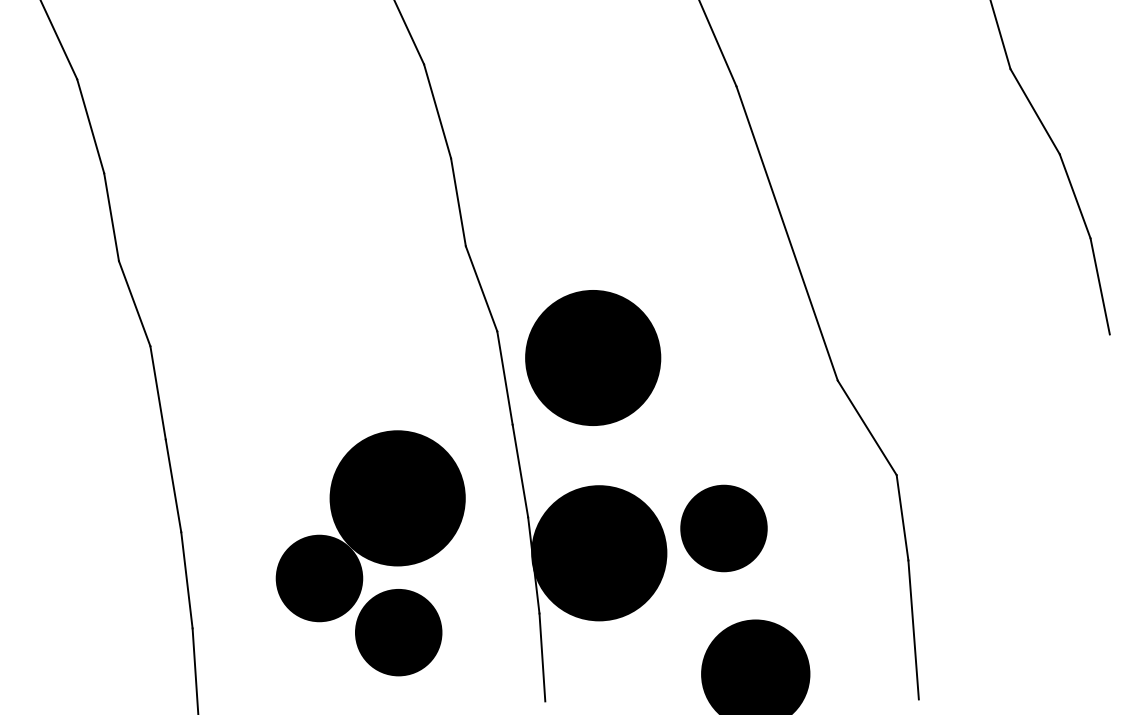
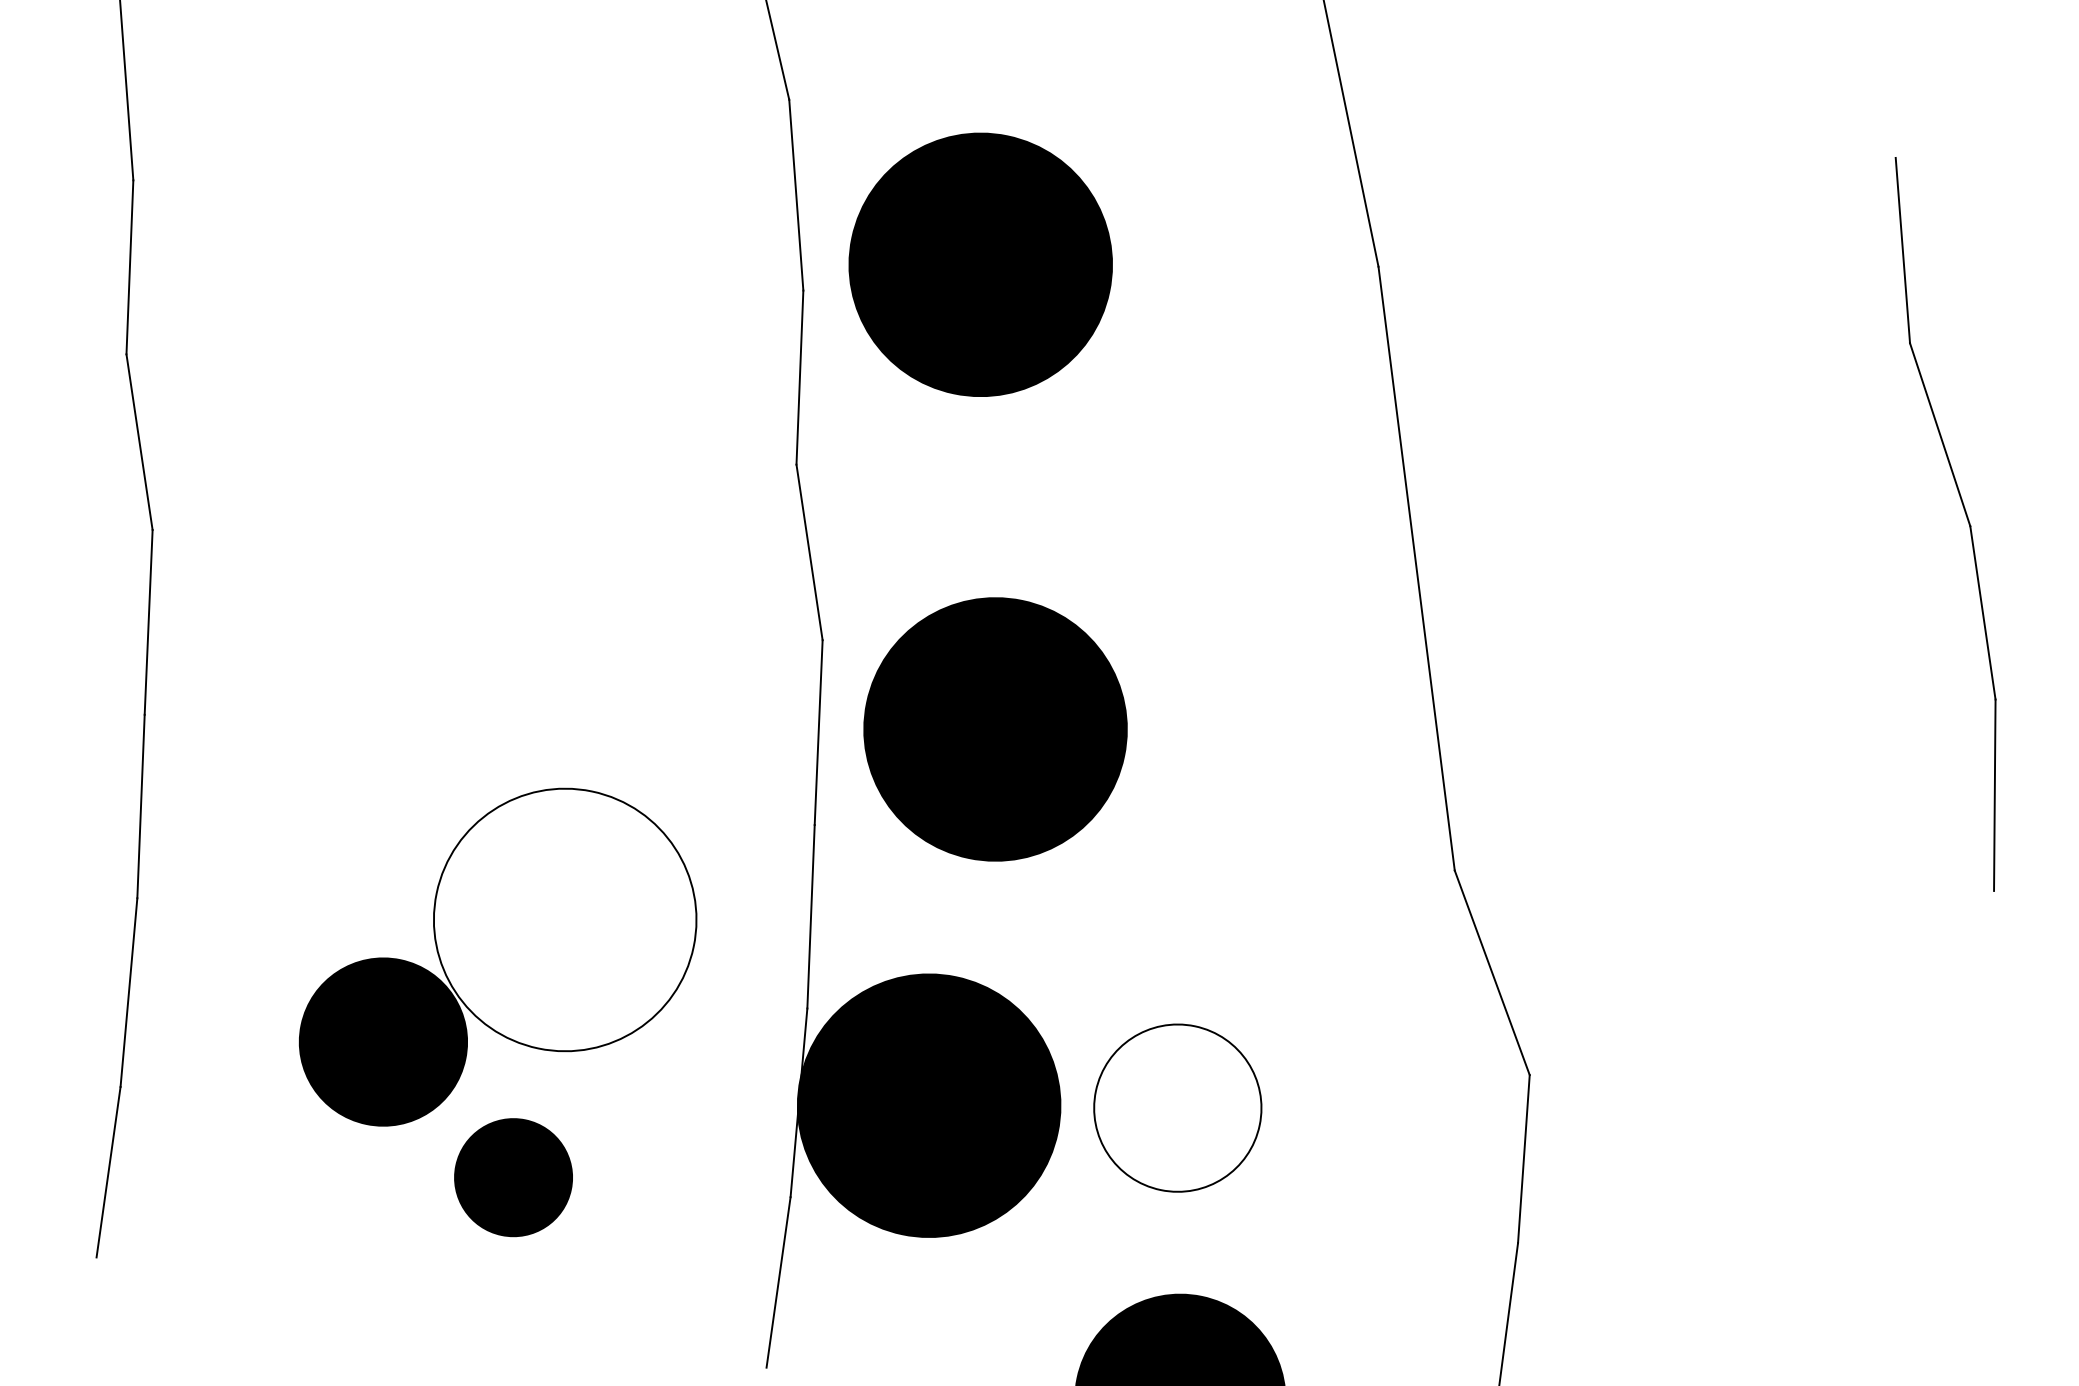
part: (537, 126) -> (981, 263), added
fill: (397, 498) -> (564, 920), removed
fill: (723, 528) -> (1176, 1107), removed
part: (398, 632) -> (513, 1177), size x0.7

